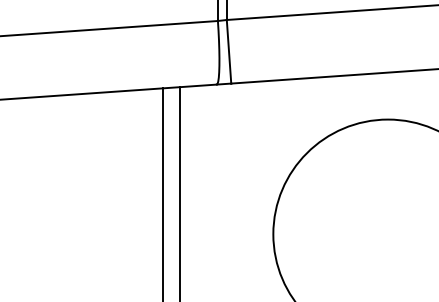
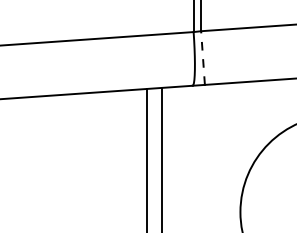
line: (229, 51) -> (203, 57), solid -> dashed

